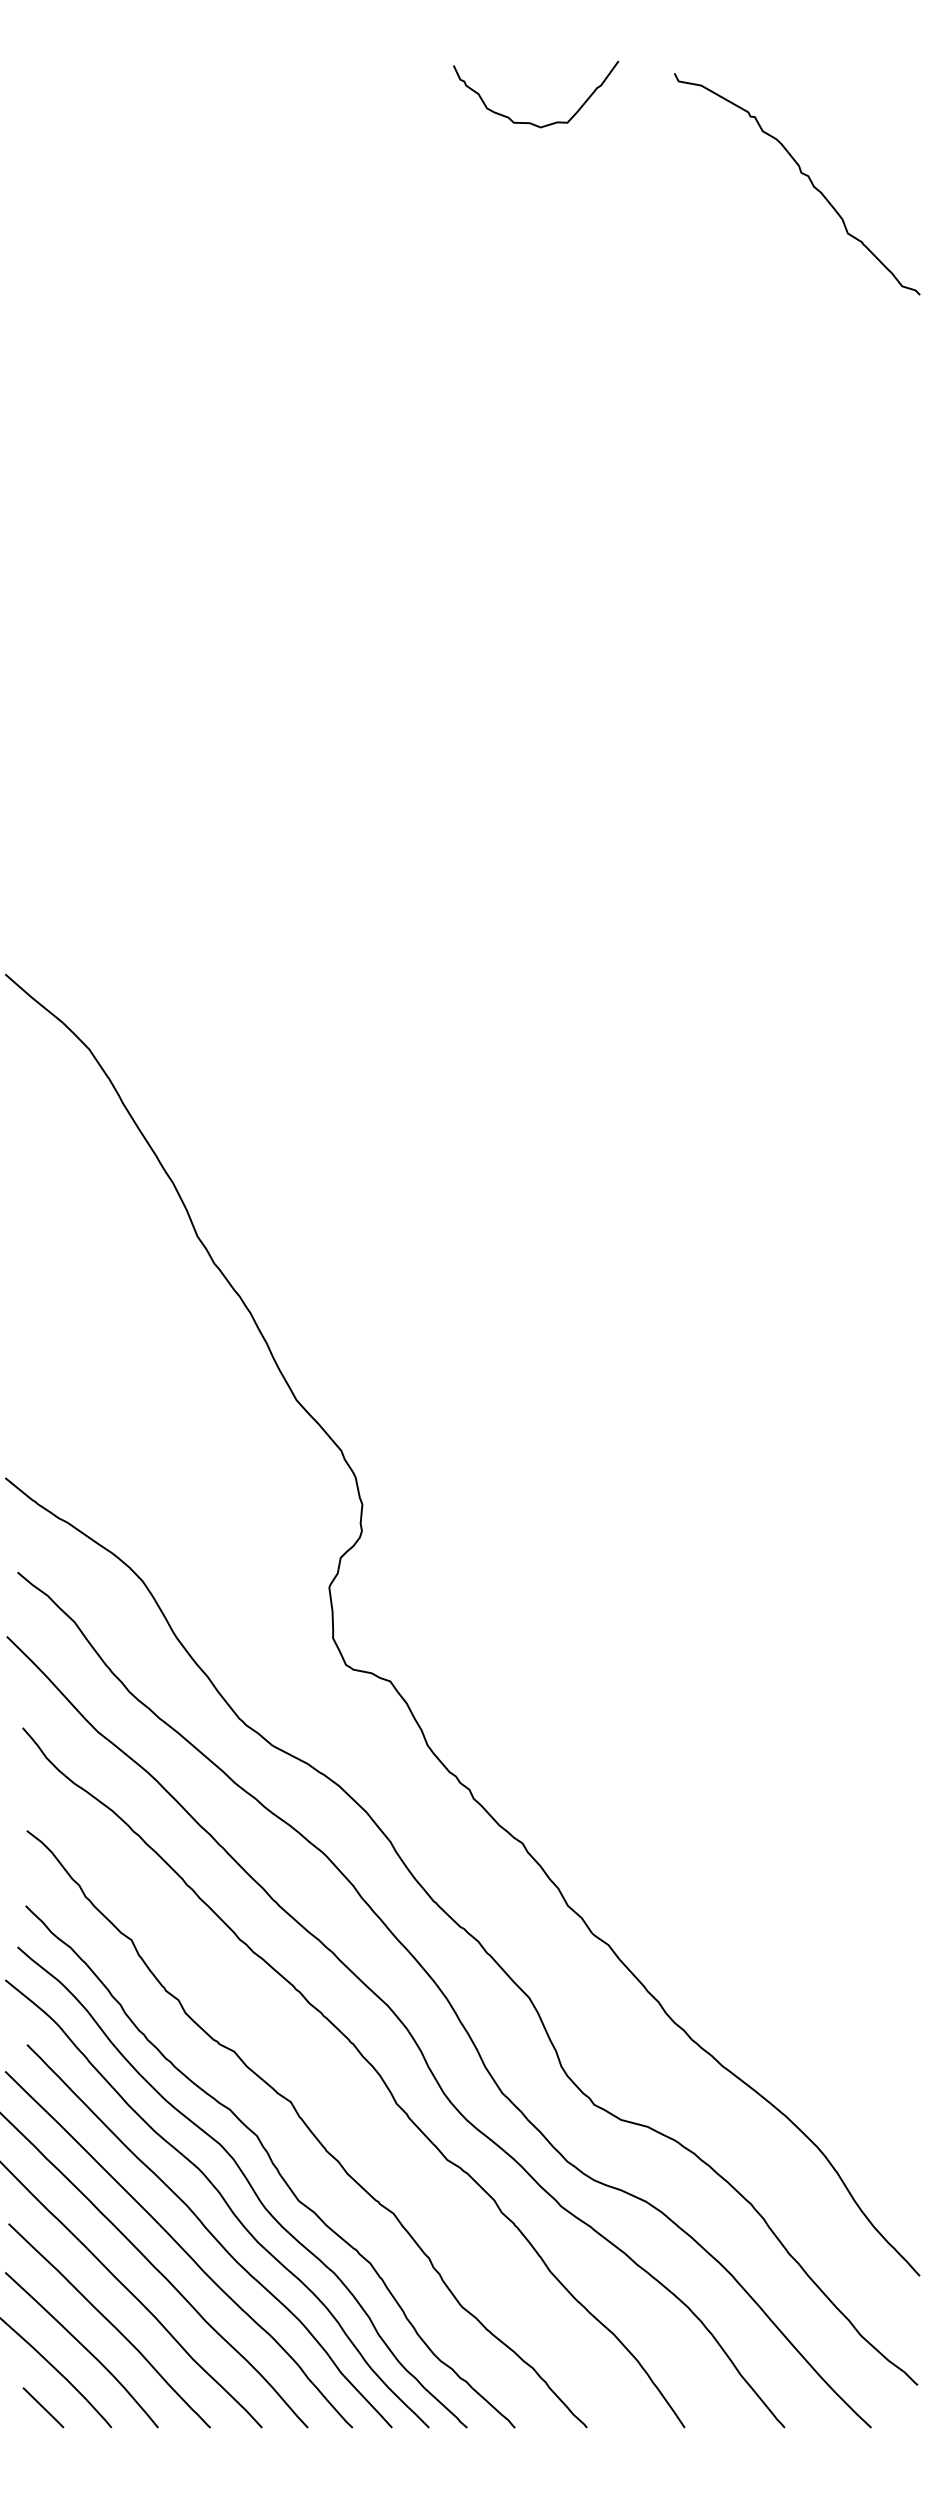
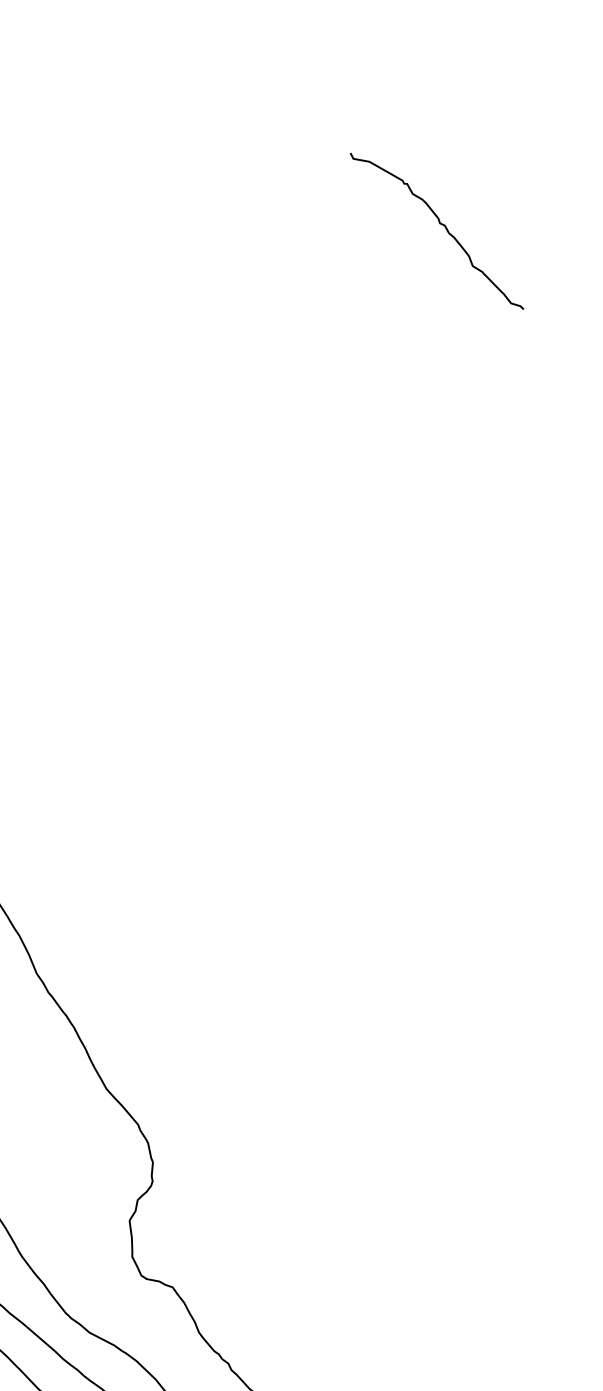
curve: (531, 122) -> (272, 187), removed
curve: (802, 174) -> (440, 224), moved

